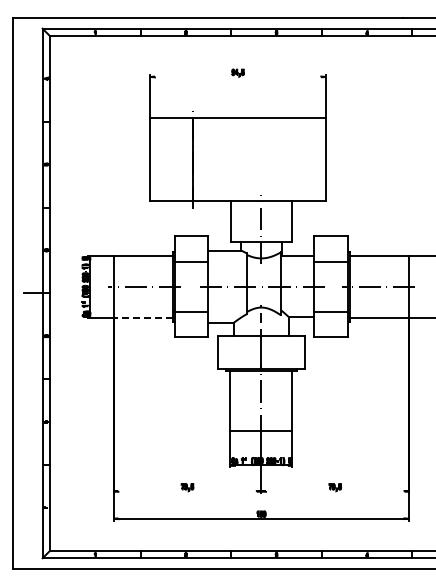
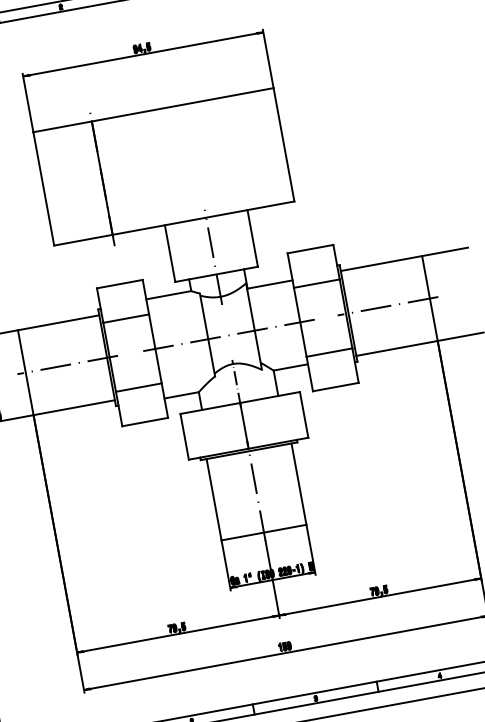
line: (237, 76) -> (142, 53), added
line: (143, 317) -> (74, 407), dashed -> solid
line: (187, 491) -> (178, 634), added
line: (335, 491) -> (380, 597), added

